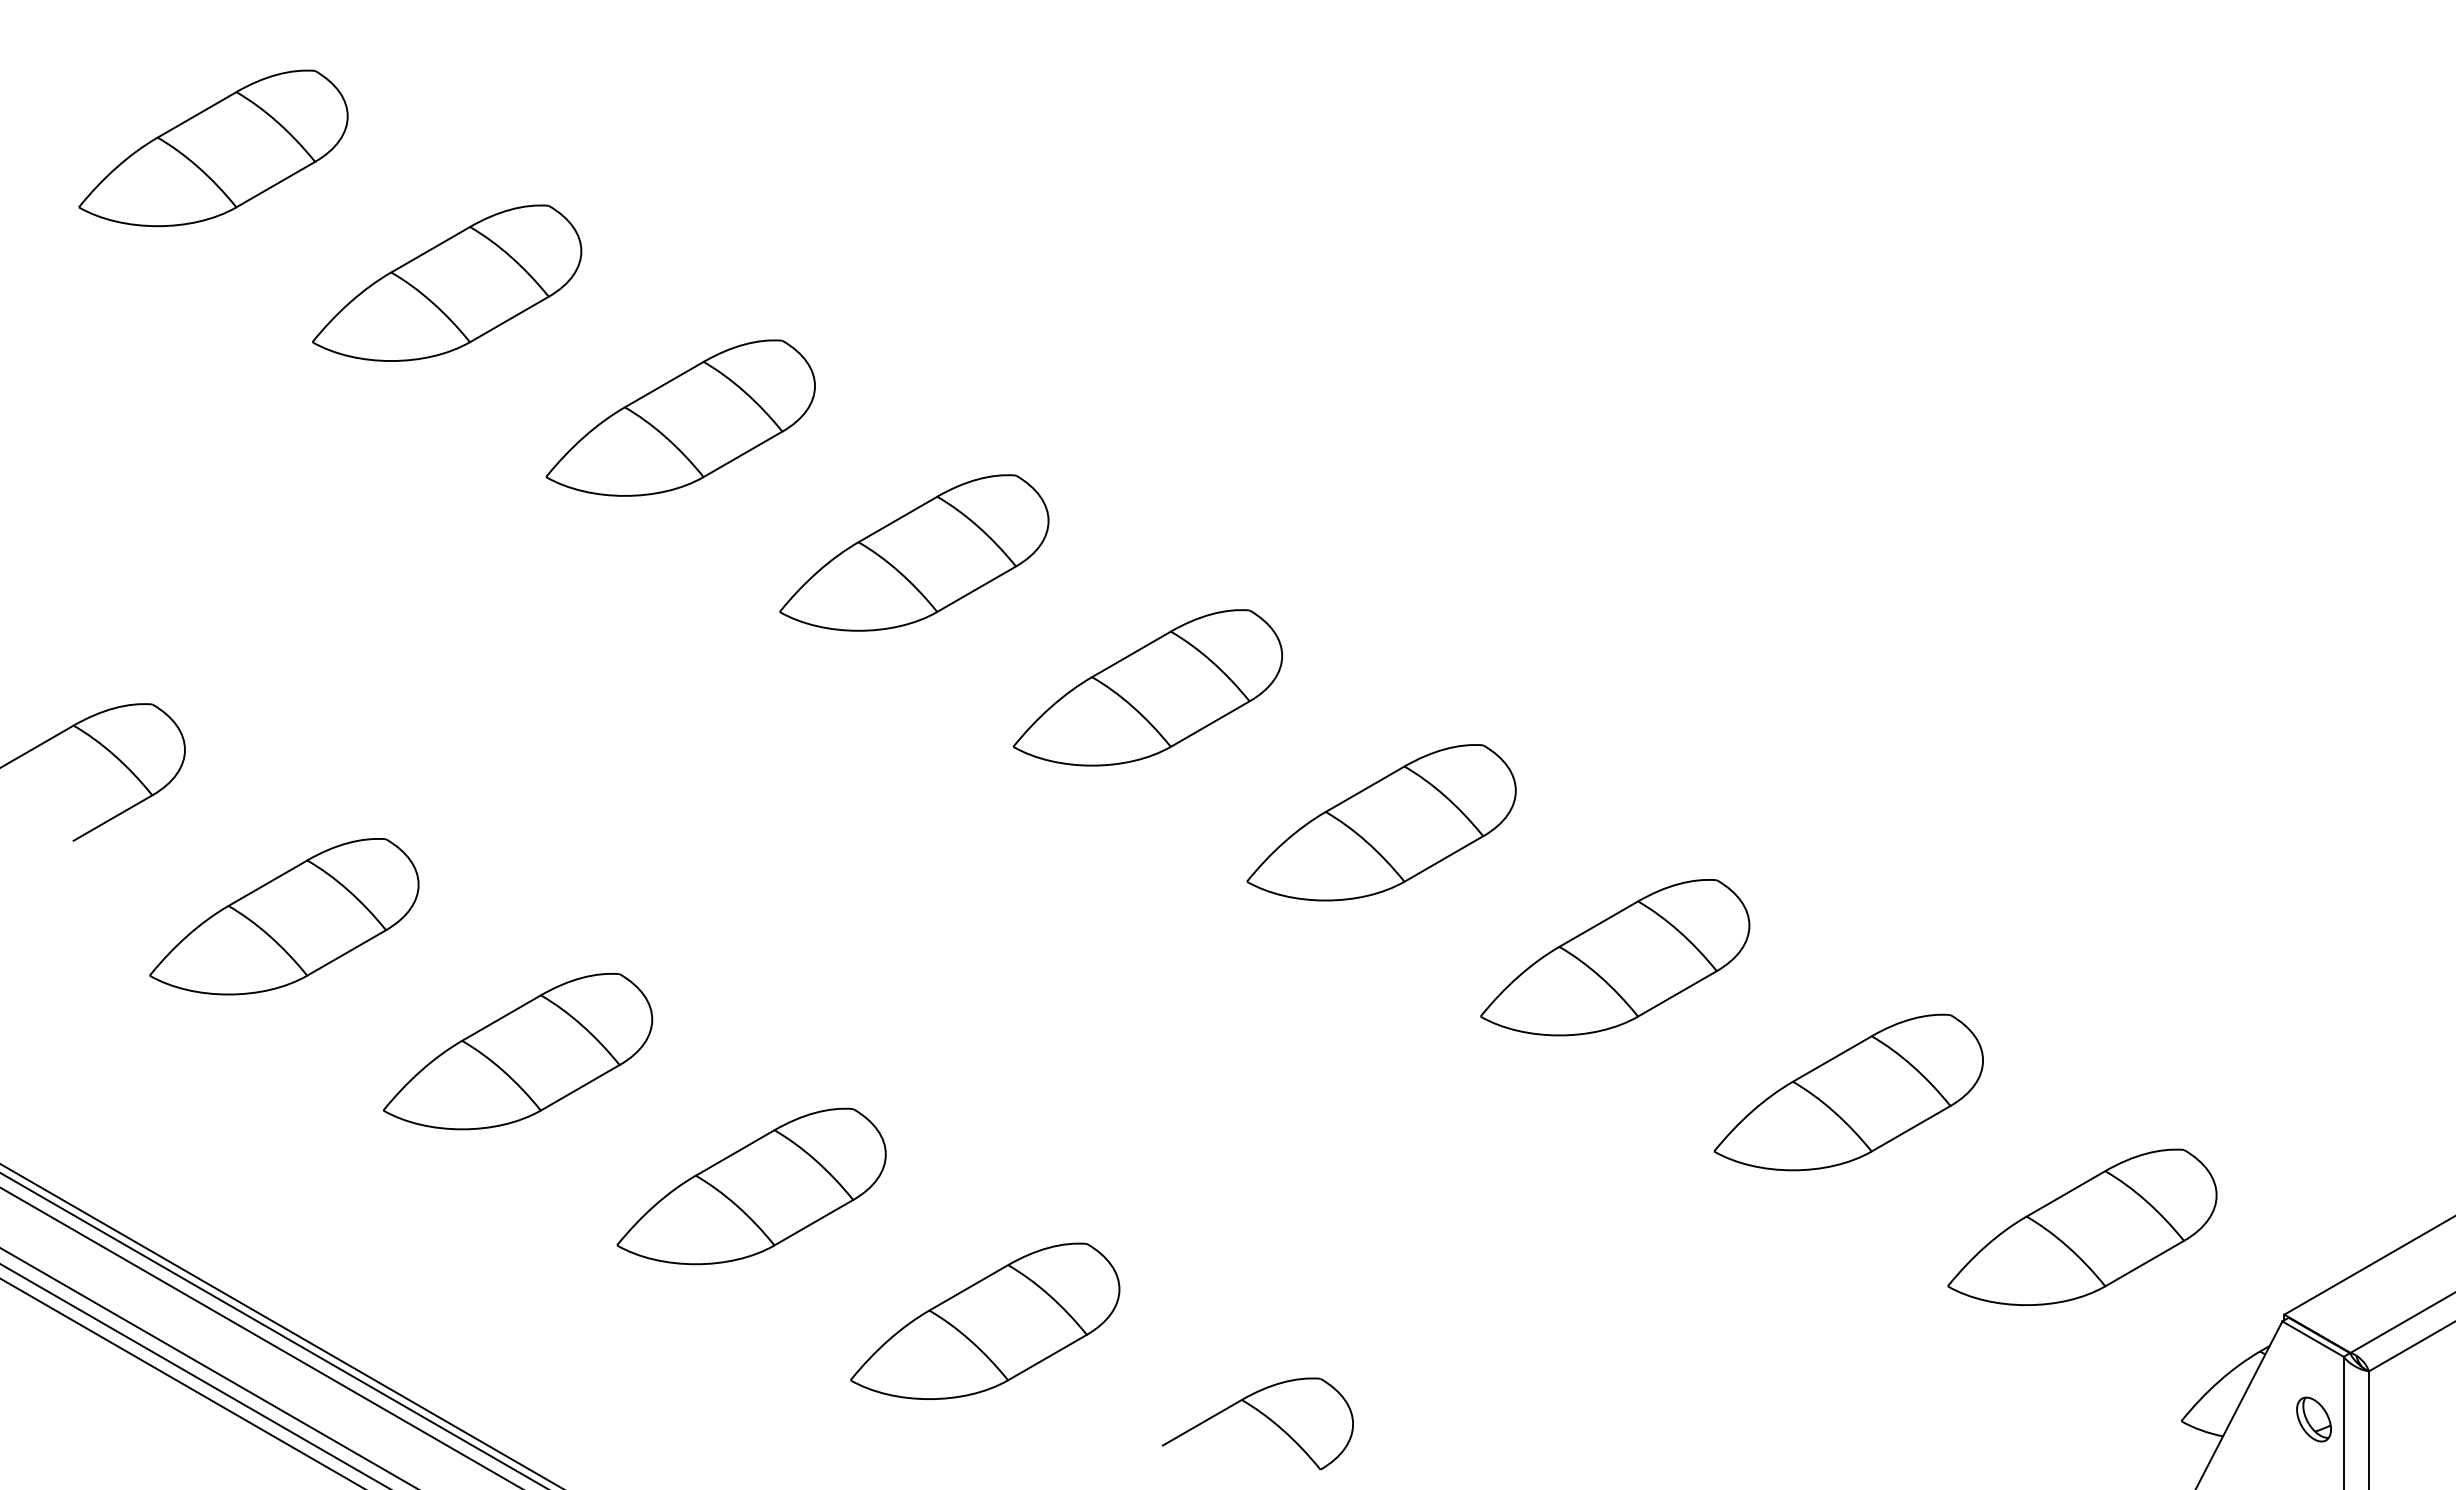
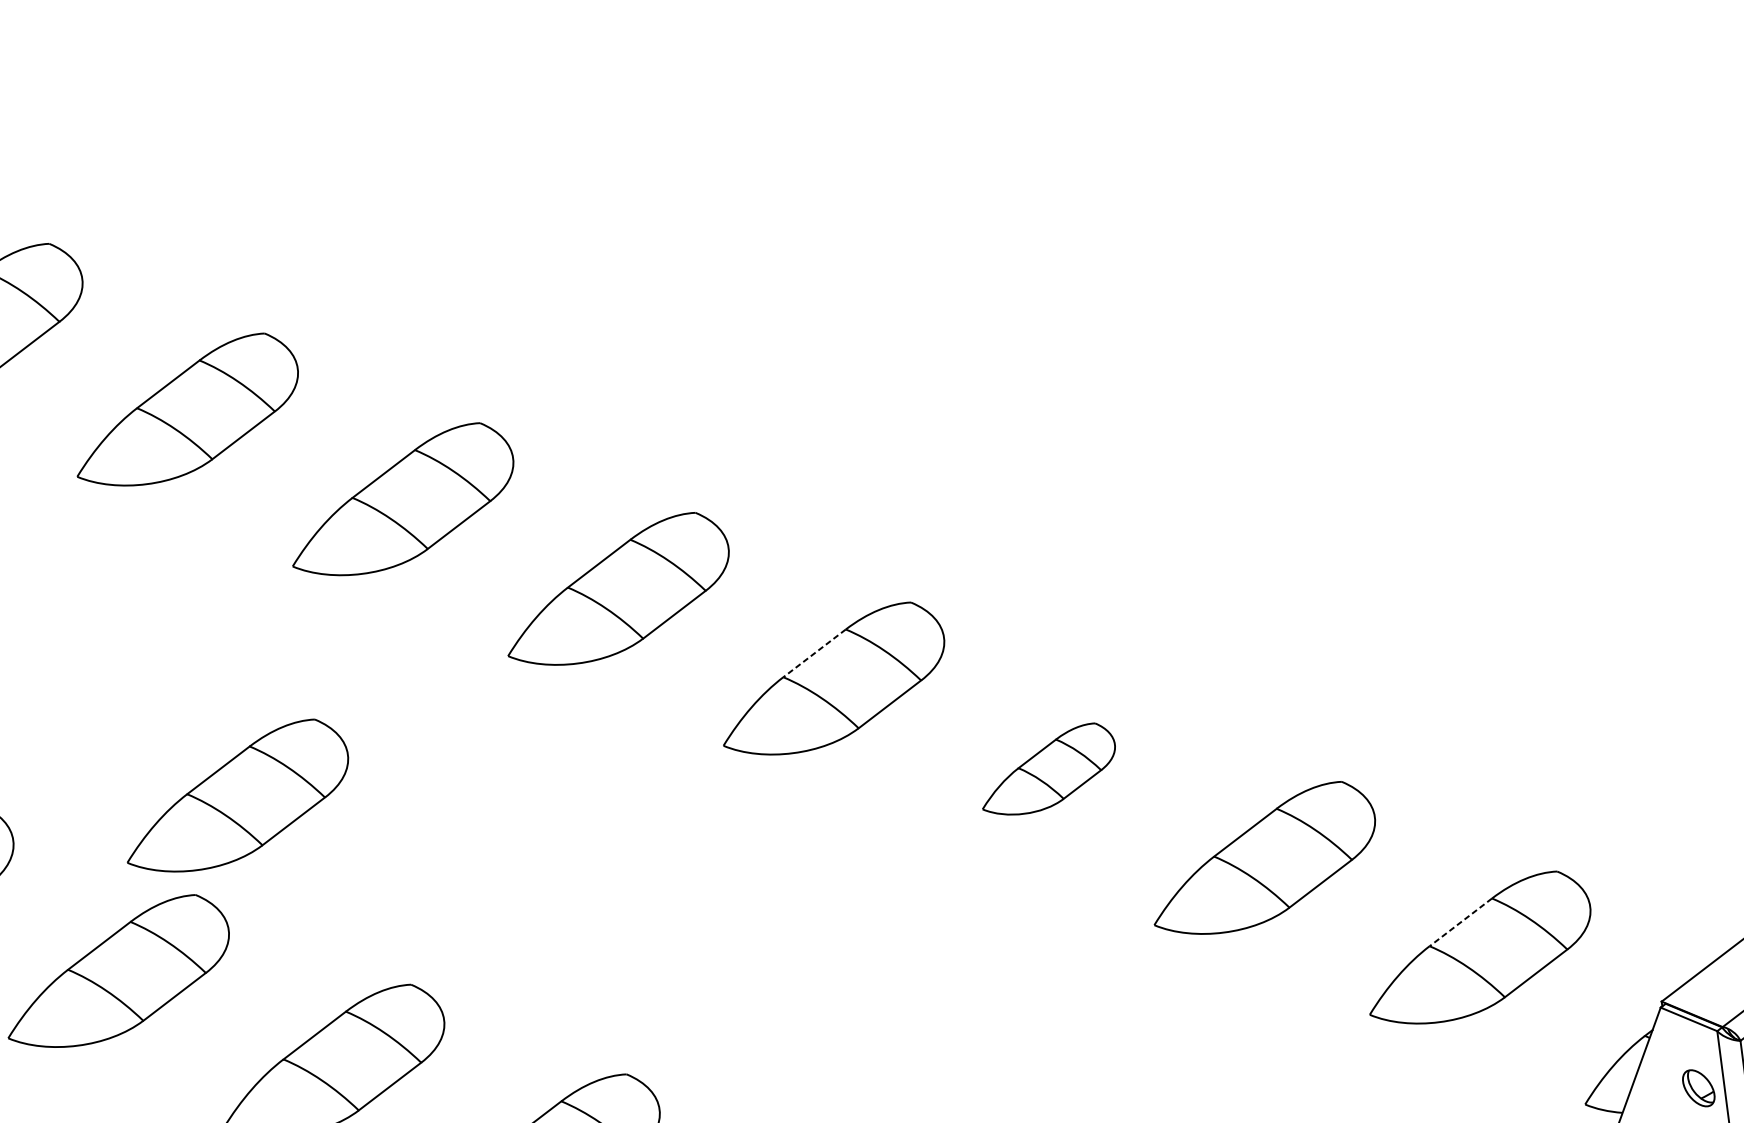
line: (1364, 789) -> (814, 653), solid -> dashed
part: (680, 867) -> (236, 796), added
part: (1615, 957) -> (1048, 769), size x0.6
line: (2065, 1194) -> (1460, 922), solid -> dashed

